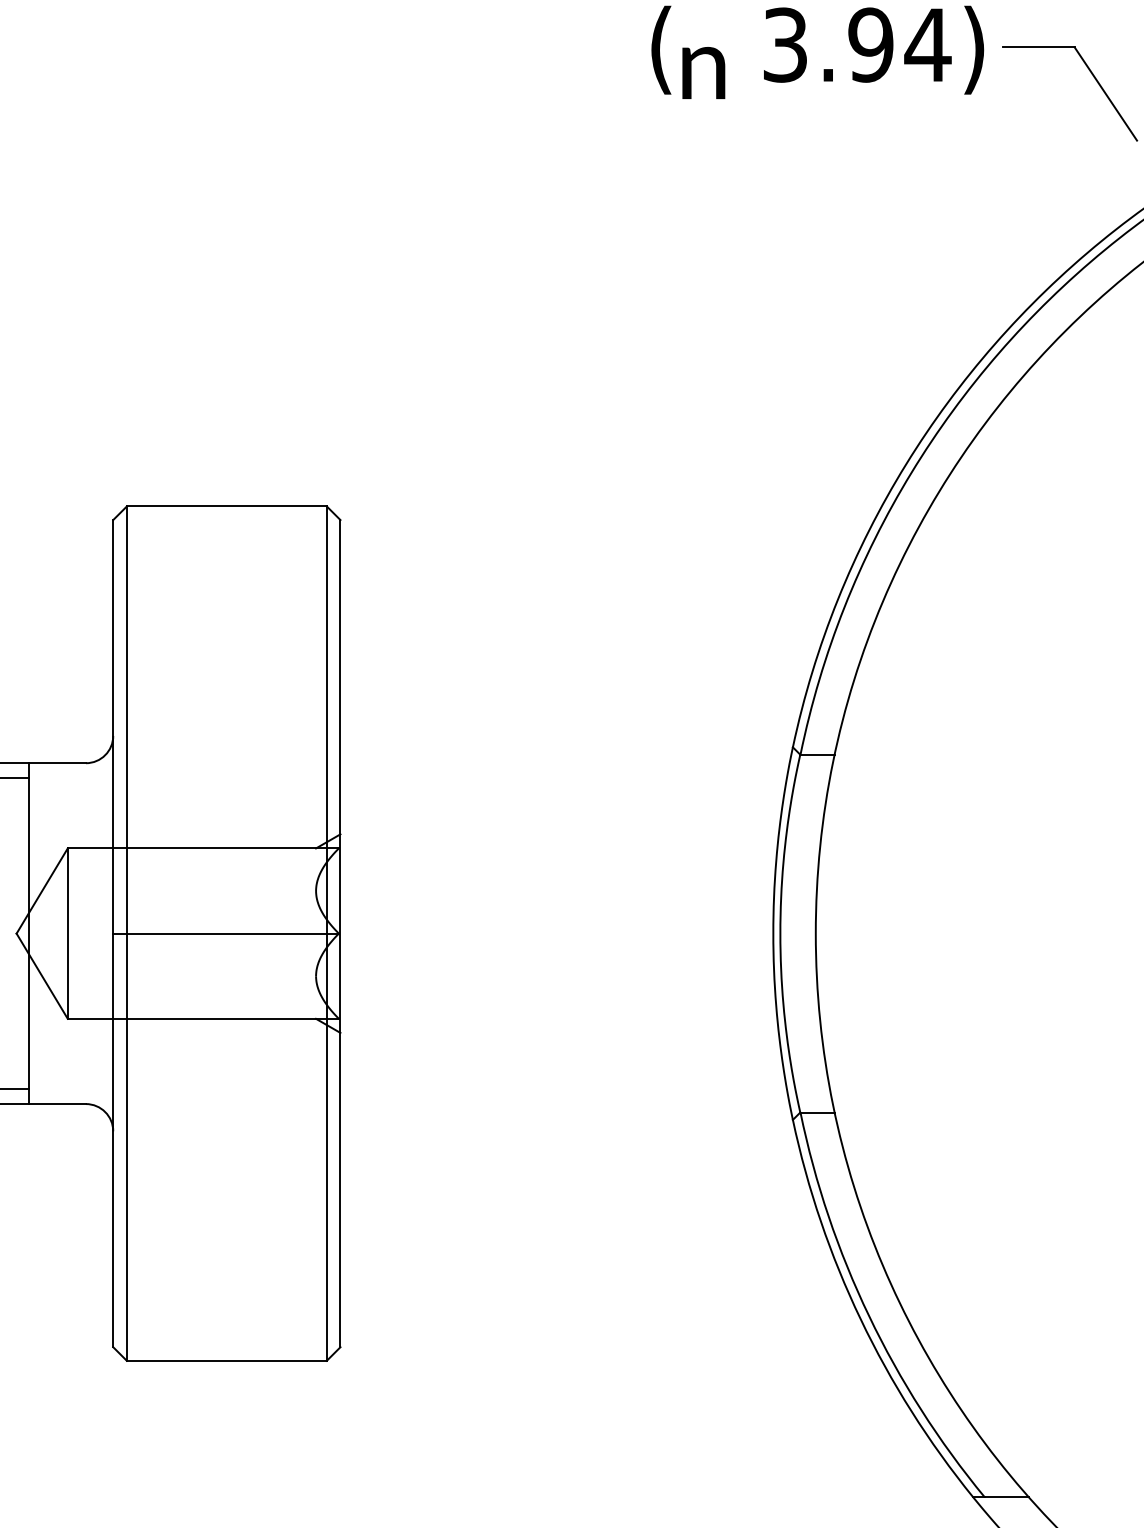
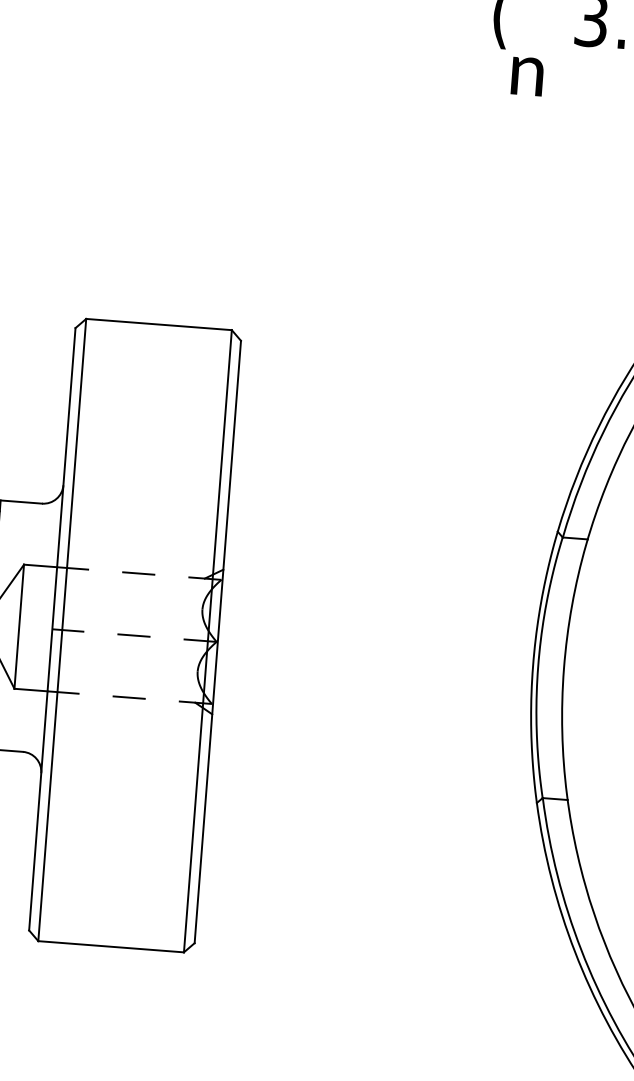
text: (703, 72) -> (527, 76), moved
line: (226, 848) -> (139, 573), solid -> dashed
line: (226, 933) -> (134, 635), solid -> dashed
line: (226, 1018) -> (130, 697), solid -> dashed

